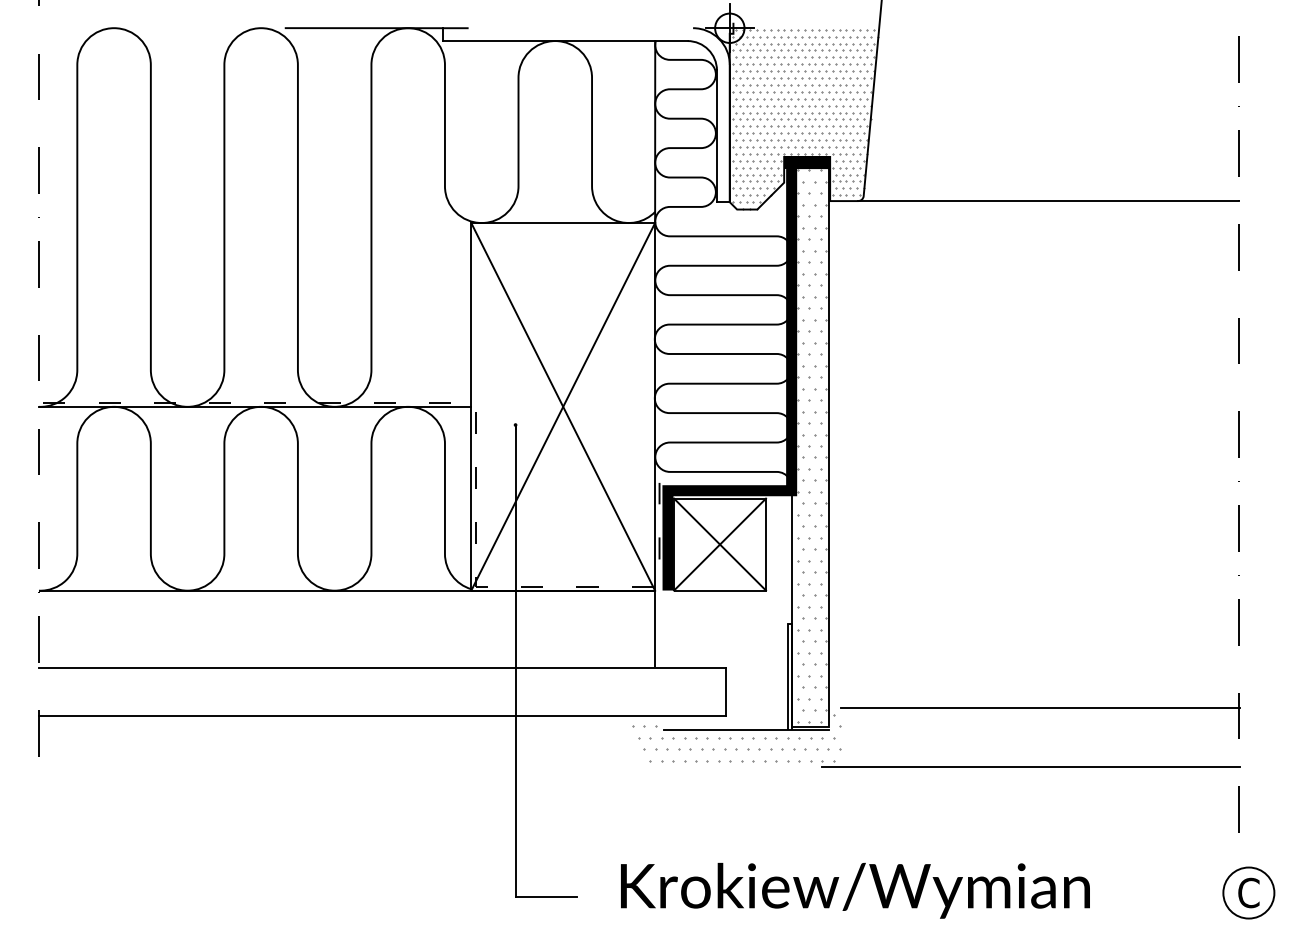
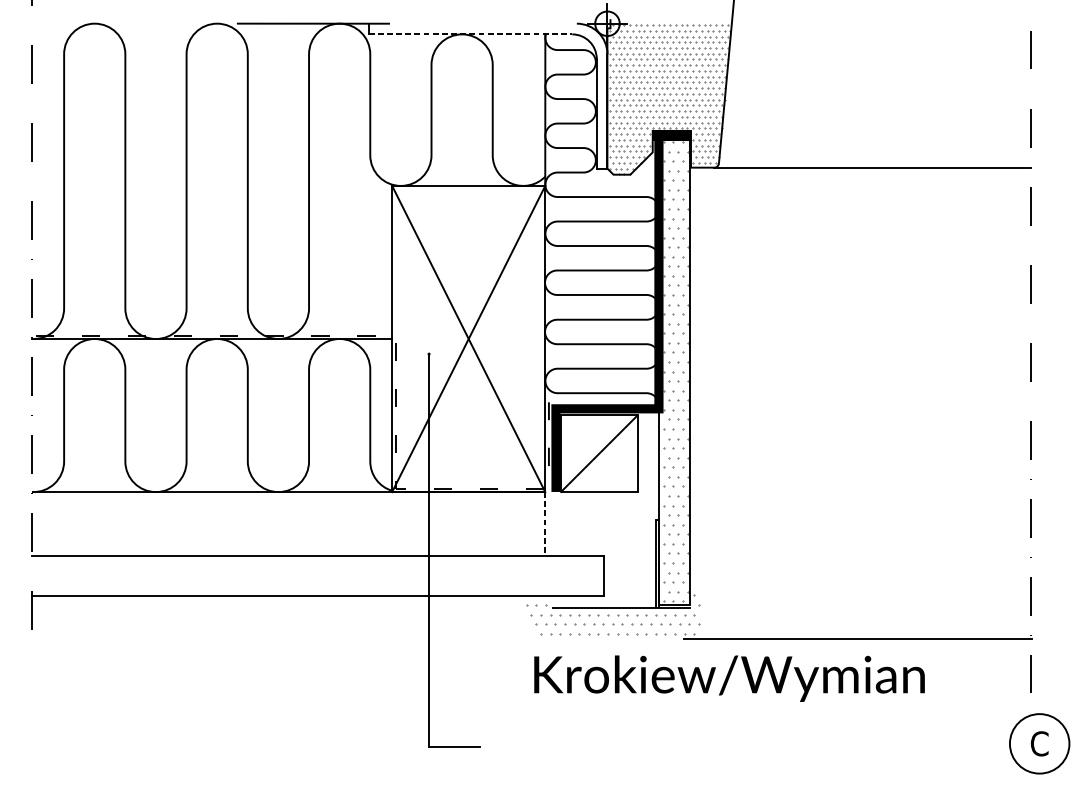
line: (565, 41) -> (470, 34), solid -> dashed
line: (720, 544) -> (599, 453), removed
line: (655, 629) -> (545, 524), solid -> dashed
line: (1039, 708) -> (865, 590), removed
text: (855, 890) -> (729, 678), moved
circle: (1248, 892) -> (1039, 743), size x1.4

